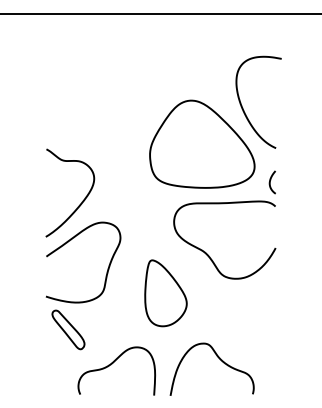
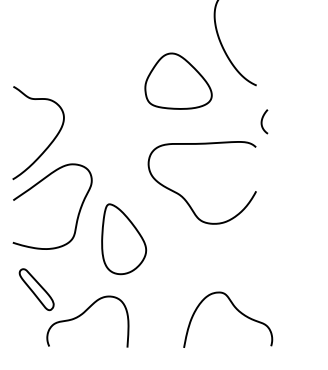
part: (202, 143) -> (178, 80), size x0.6
curve: (270, 182) -> (262, 121), moved
part: (165, 293) -> (123, 239), moved
part: (68, 329) -> (36, 289), moved
curve: (219, 359) -> (235, 309), moved

